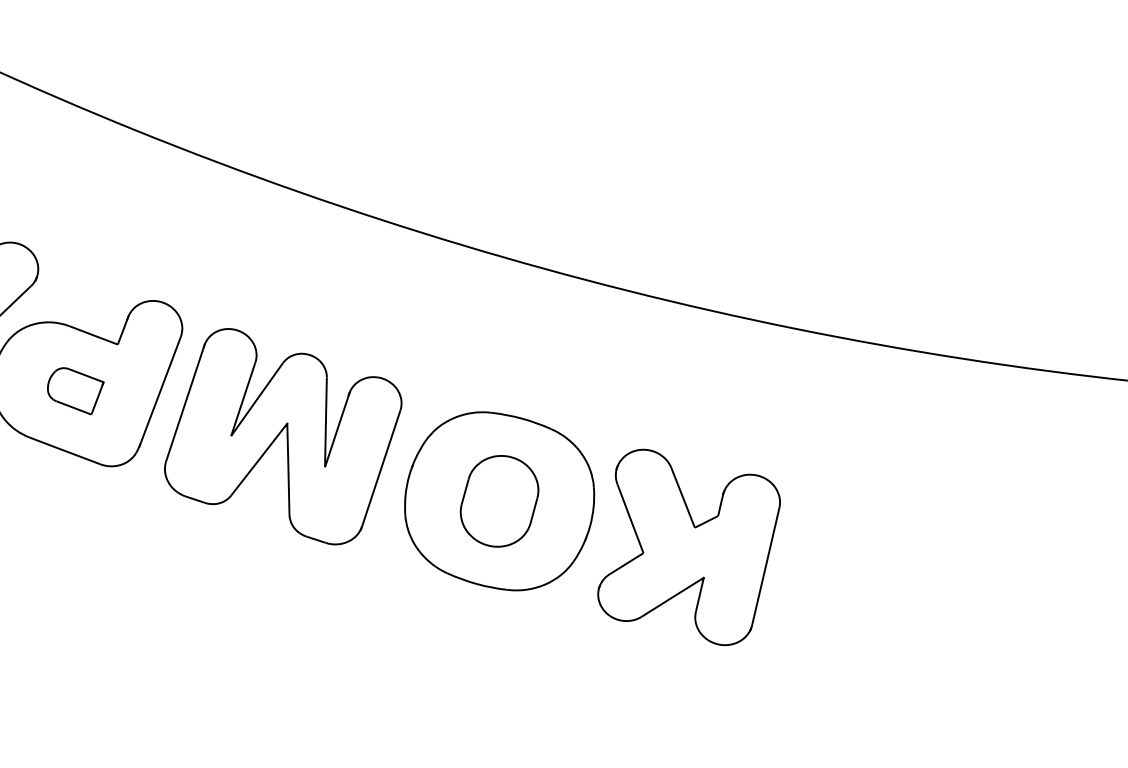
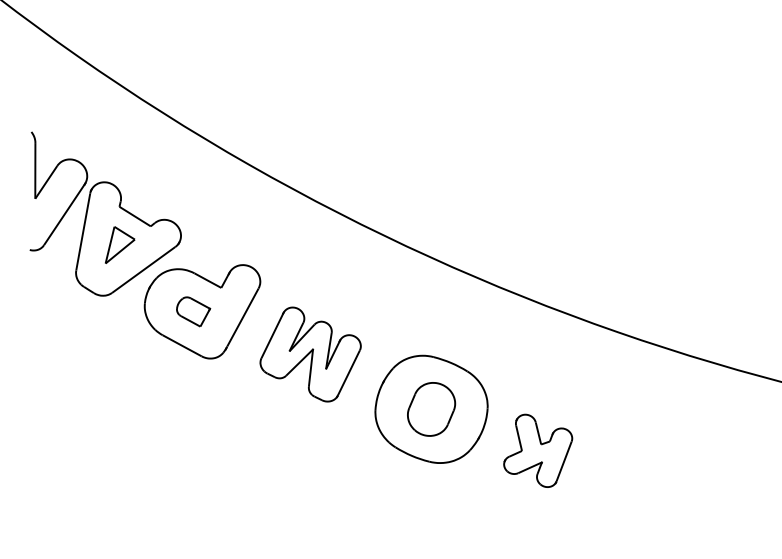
part: (283, 436) -> (310, 354), size x0.7
part: (687, 546) -> (537, 450), size x0.6

